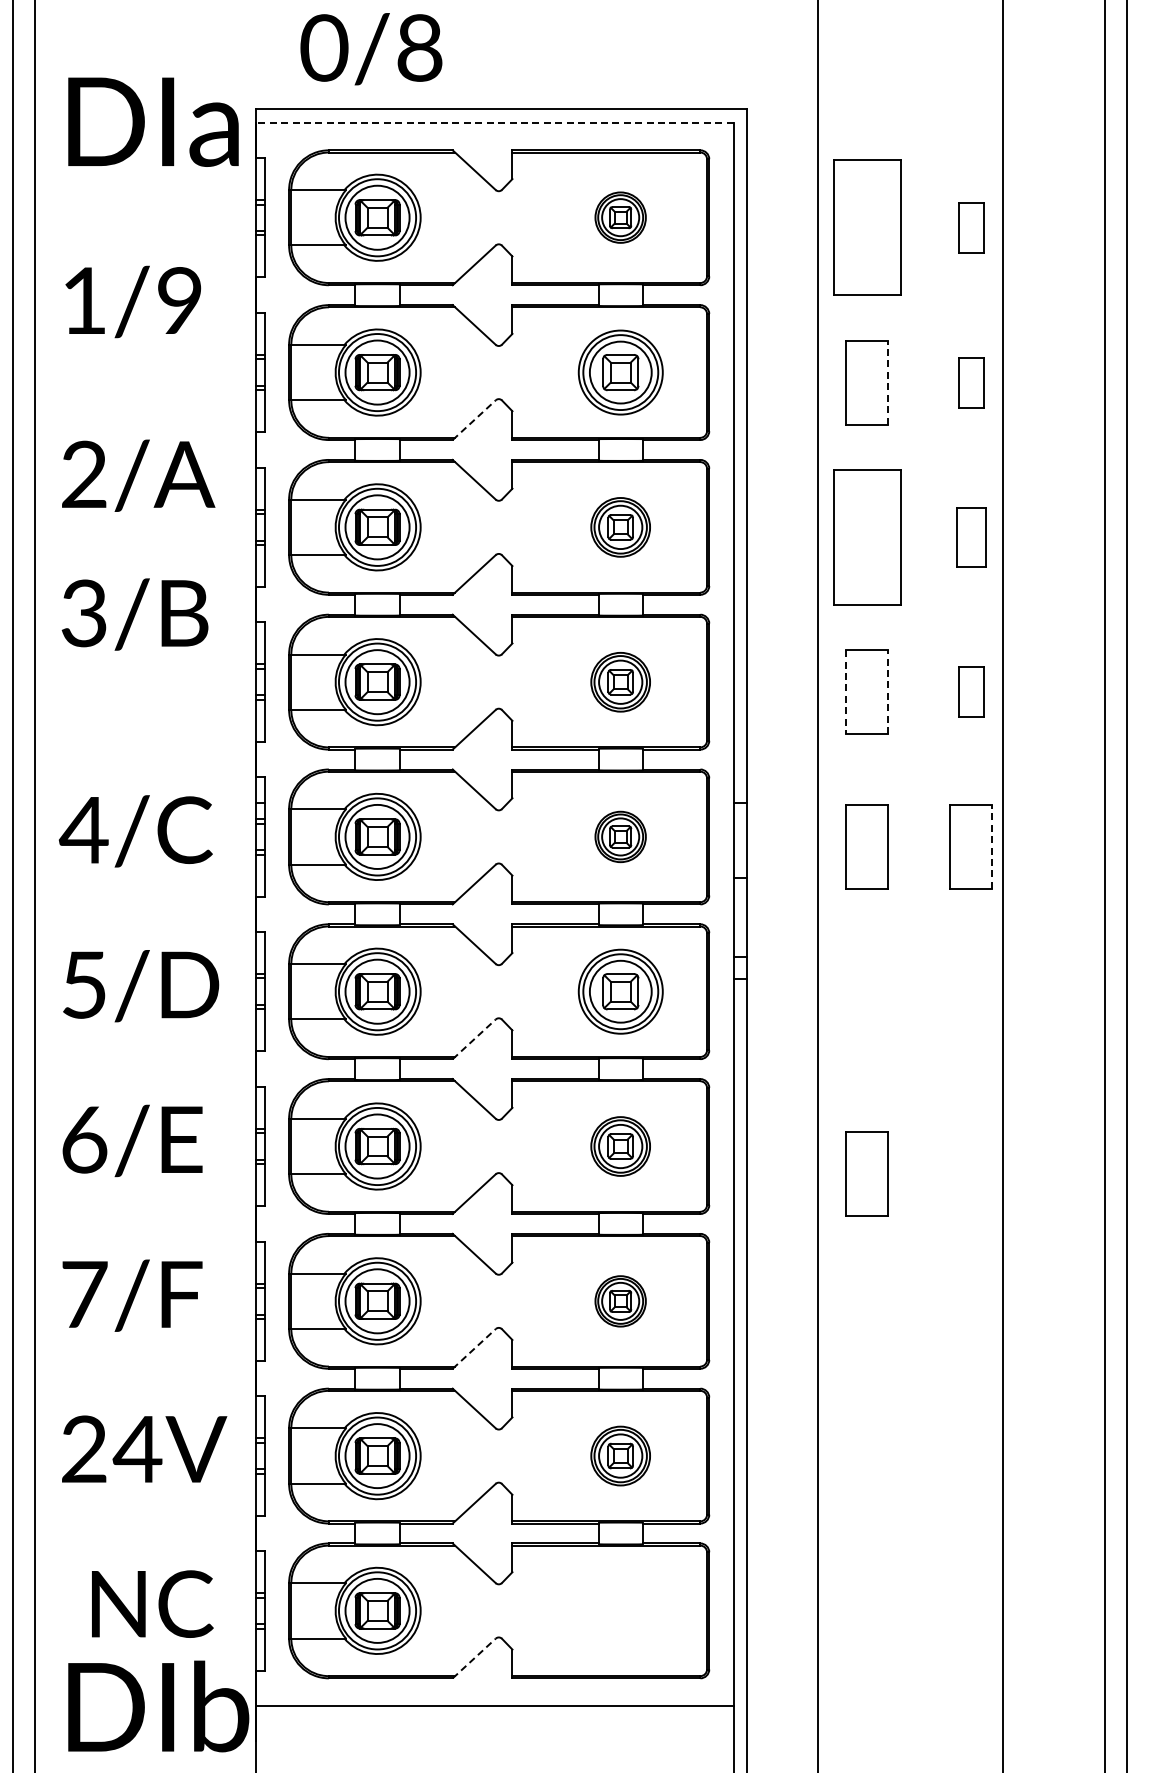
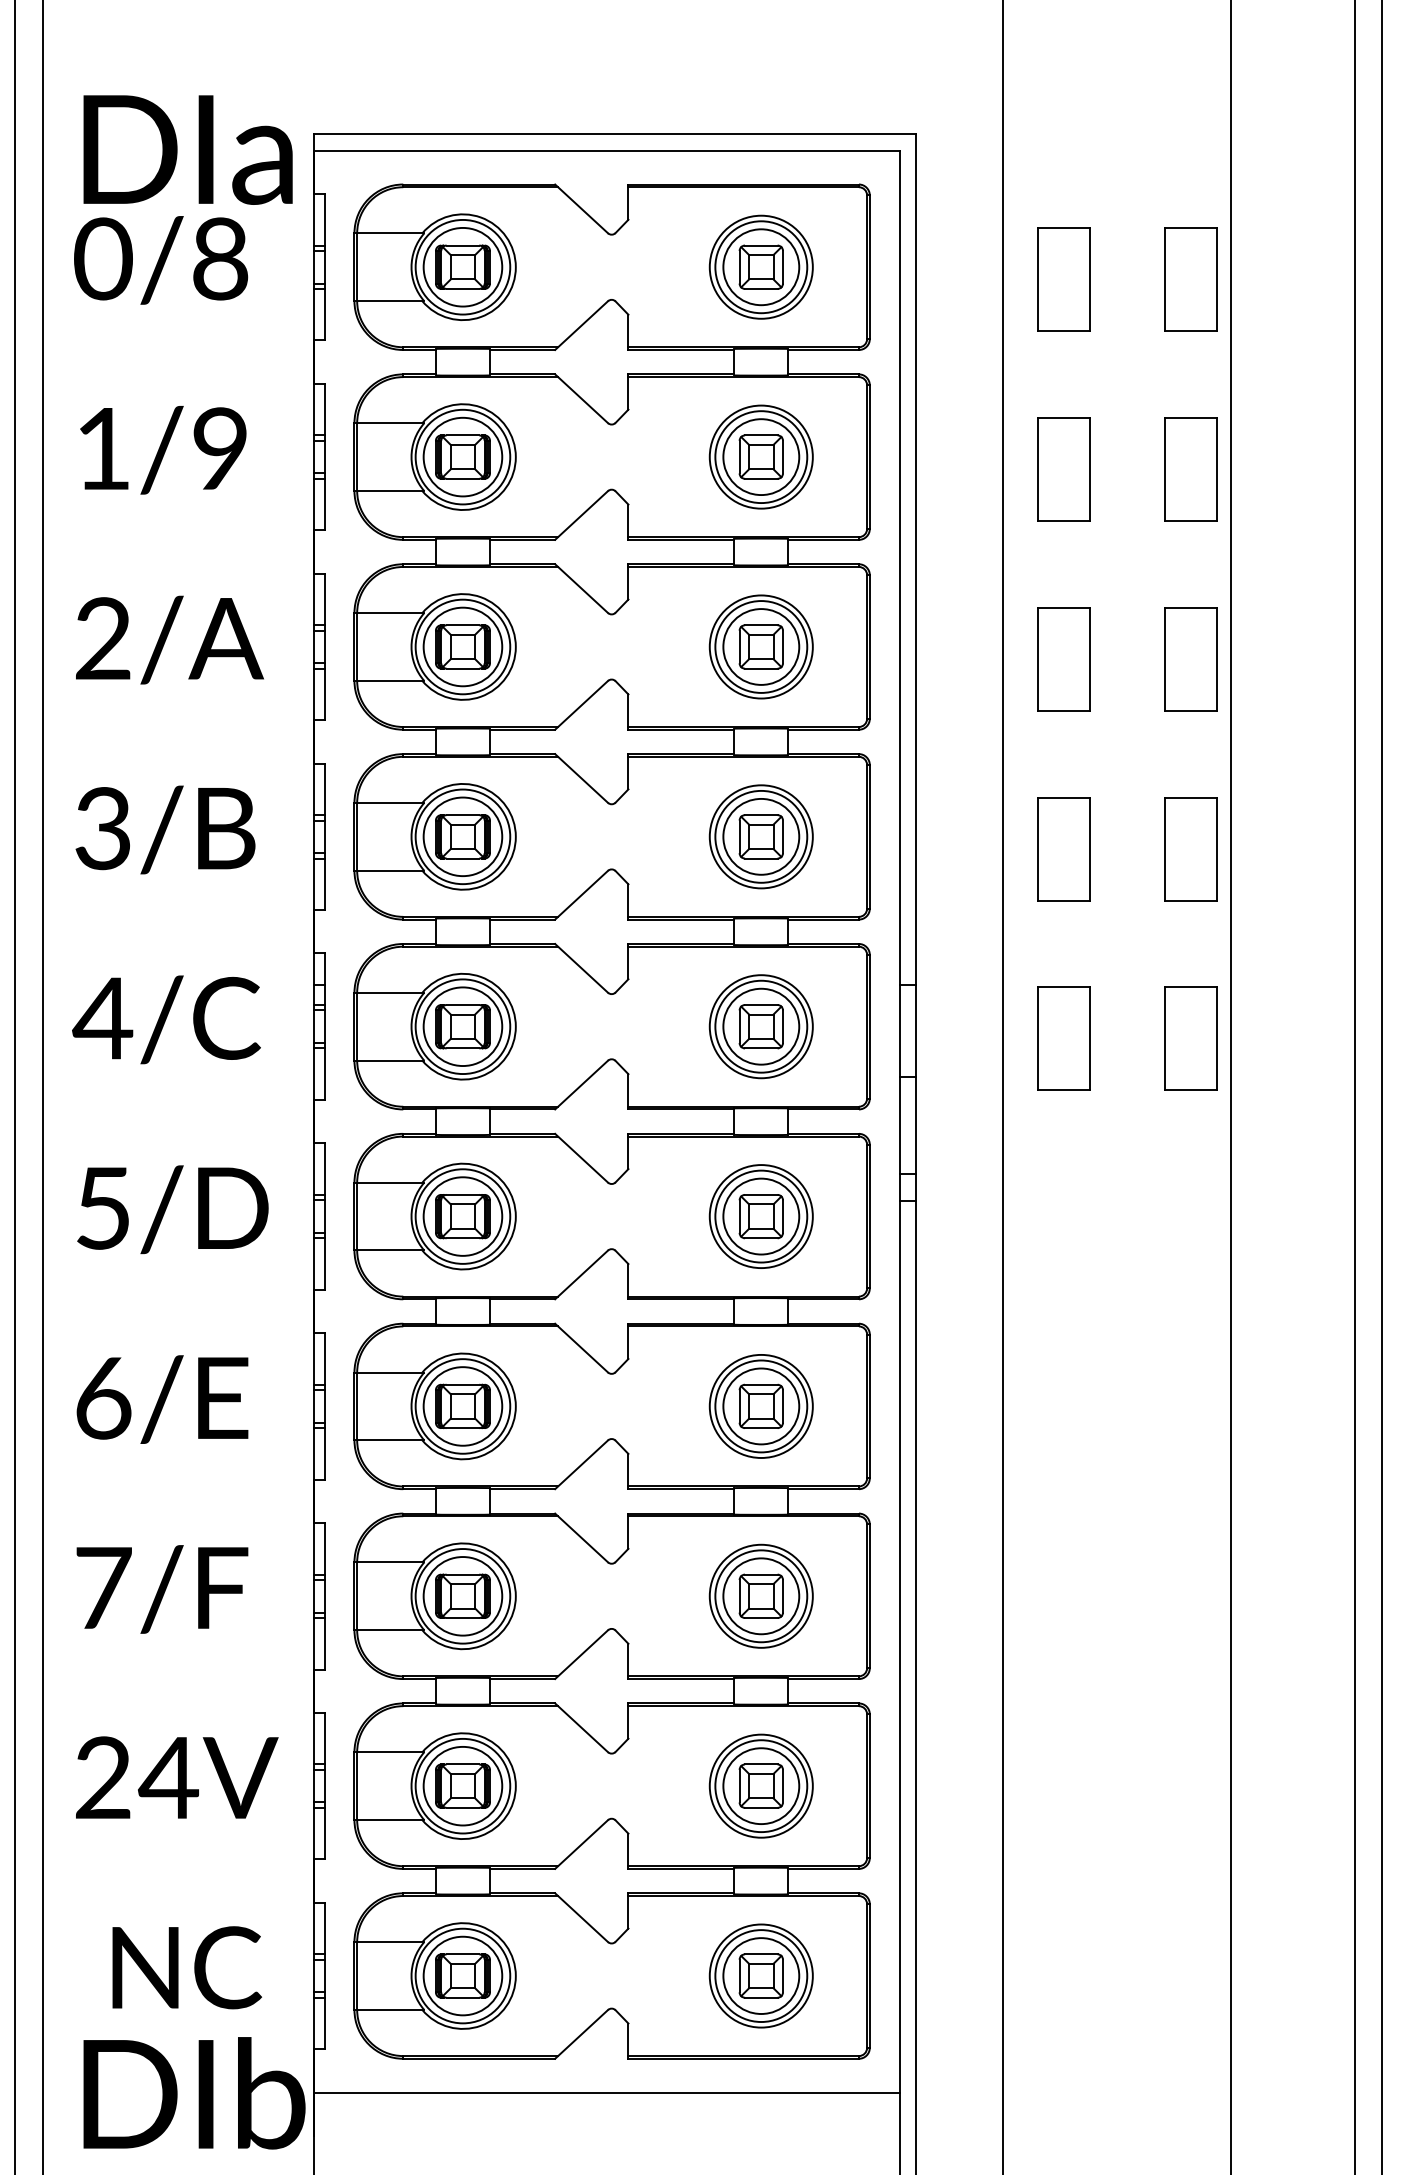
text: (371, 49) -> (161, 260), moved
line: (494, 122) -> (606, 150), dashed -> solid
part: (620, 217) -> (760, 266), size x1.67
part: (866, 227) -> (1062, 279), size x0.62
part: (970, 227) -> (1190, 279), size x1.67
text: (133, 301) -> (163, 449), moved
line: (888, 382) -> (1089, 469), dashed -> solid
part: (970, 382) -> (1190, 469), size x1.67
line: (474, 419) -> (581, 514), dashed -> solid
text: (138, 475) -> (169, 639), moved
part: (620, 527) -> (760, 647), size x1.43
part: (866, 536) -> (1062, 658), size x0.62
part: (970, 536) -> (1190, 658), size x1.43
text: (134, 614) -> (164, 829), moved
part: (620, 682) -> (760, 837), size x1.43
line: (888, 691) -> (1089, 848), dashed -> solid
part: (970, 691) -> (1190, 848), size x1.67
line: (846, 692) -> (1038, 849), dashed -> solid
part: (620, 836) -> (760, 1026), size x1.67
line: (992, 846) -> (1217, 1038), dashed -> solid
line: (474, 1038) -> (581, 1273), dashed -> solid
part: (620, 1146) -> (760, 1406), size x1.43
part: (866, 1173) -> (1062, 1439), removed
part: (620, 1301) -> (760, 1596), size x1.67
line: (474, 1348) -> (581, 1654), dashed -> solid
part: (620, 1455) -> (760, 1785), size x1.43
part: (620, 1610) -> (760, 1975), added
line: (474, 1658) -> (581, 2034), dashed -> solid

